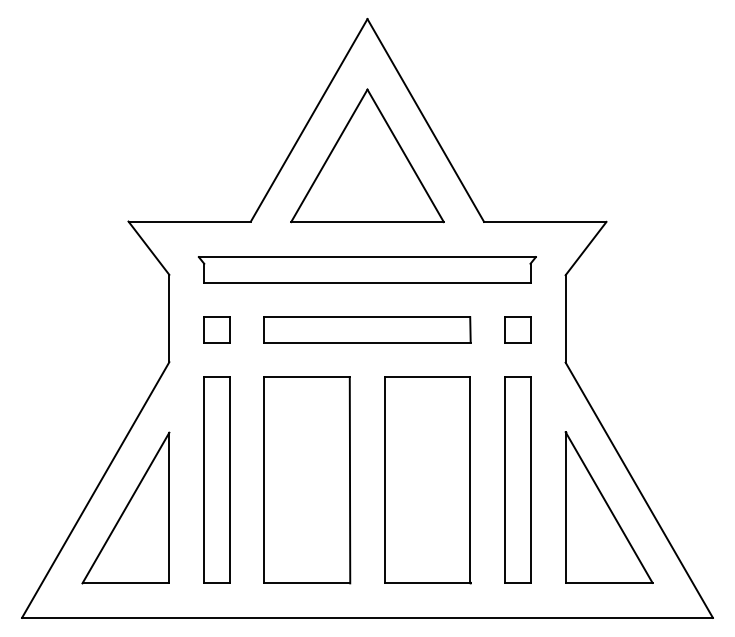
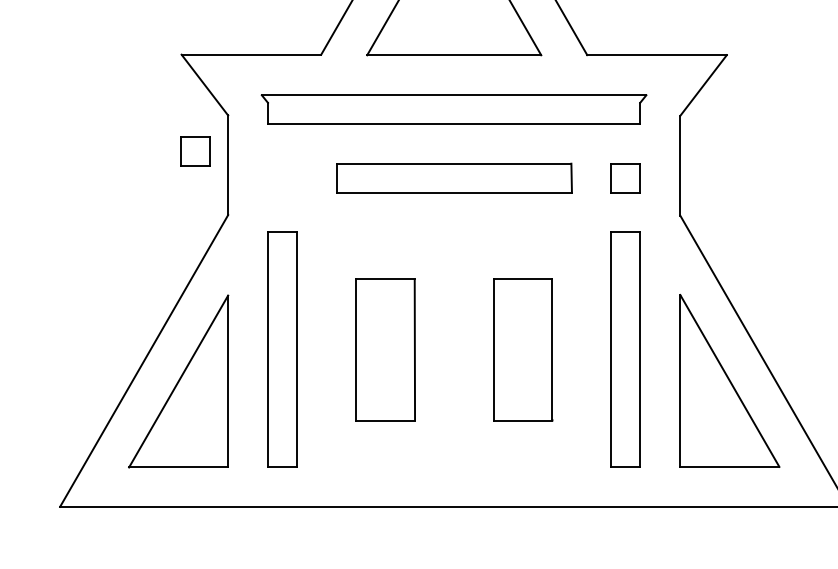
part: (216, 329) -> (195, 151), moved
part: (307, 480) -> (385, 350), size x0.6
part: (427, 480) -> (522, 350), size x0.6

